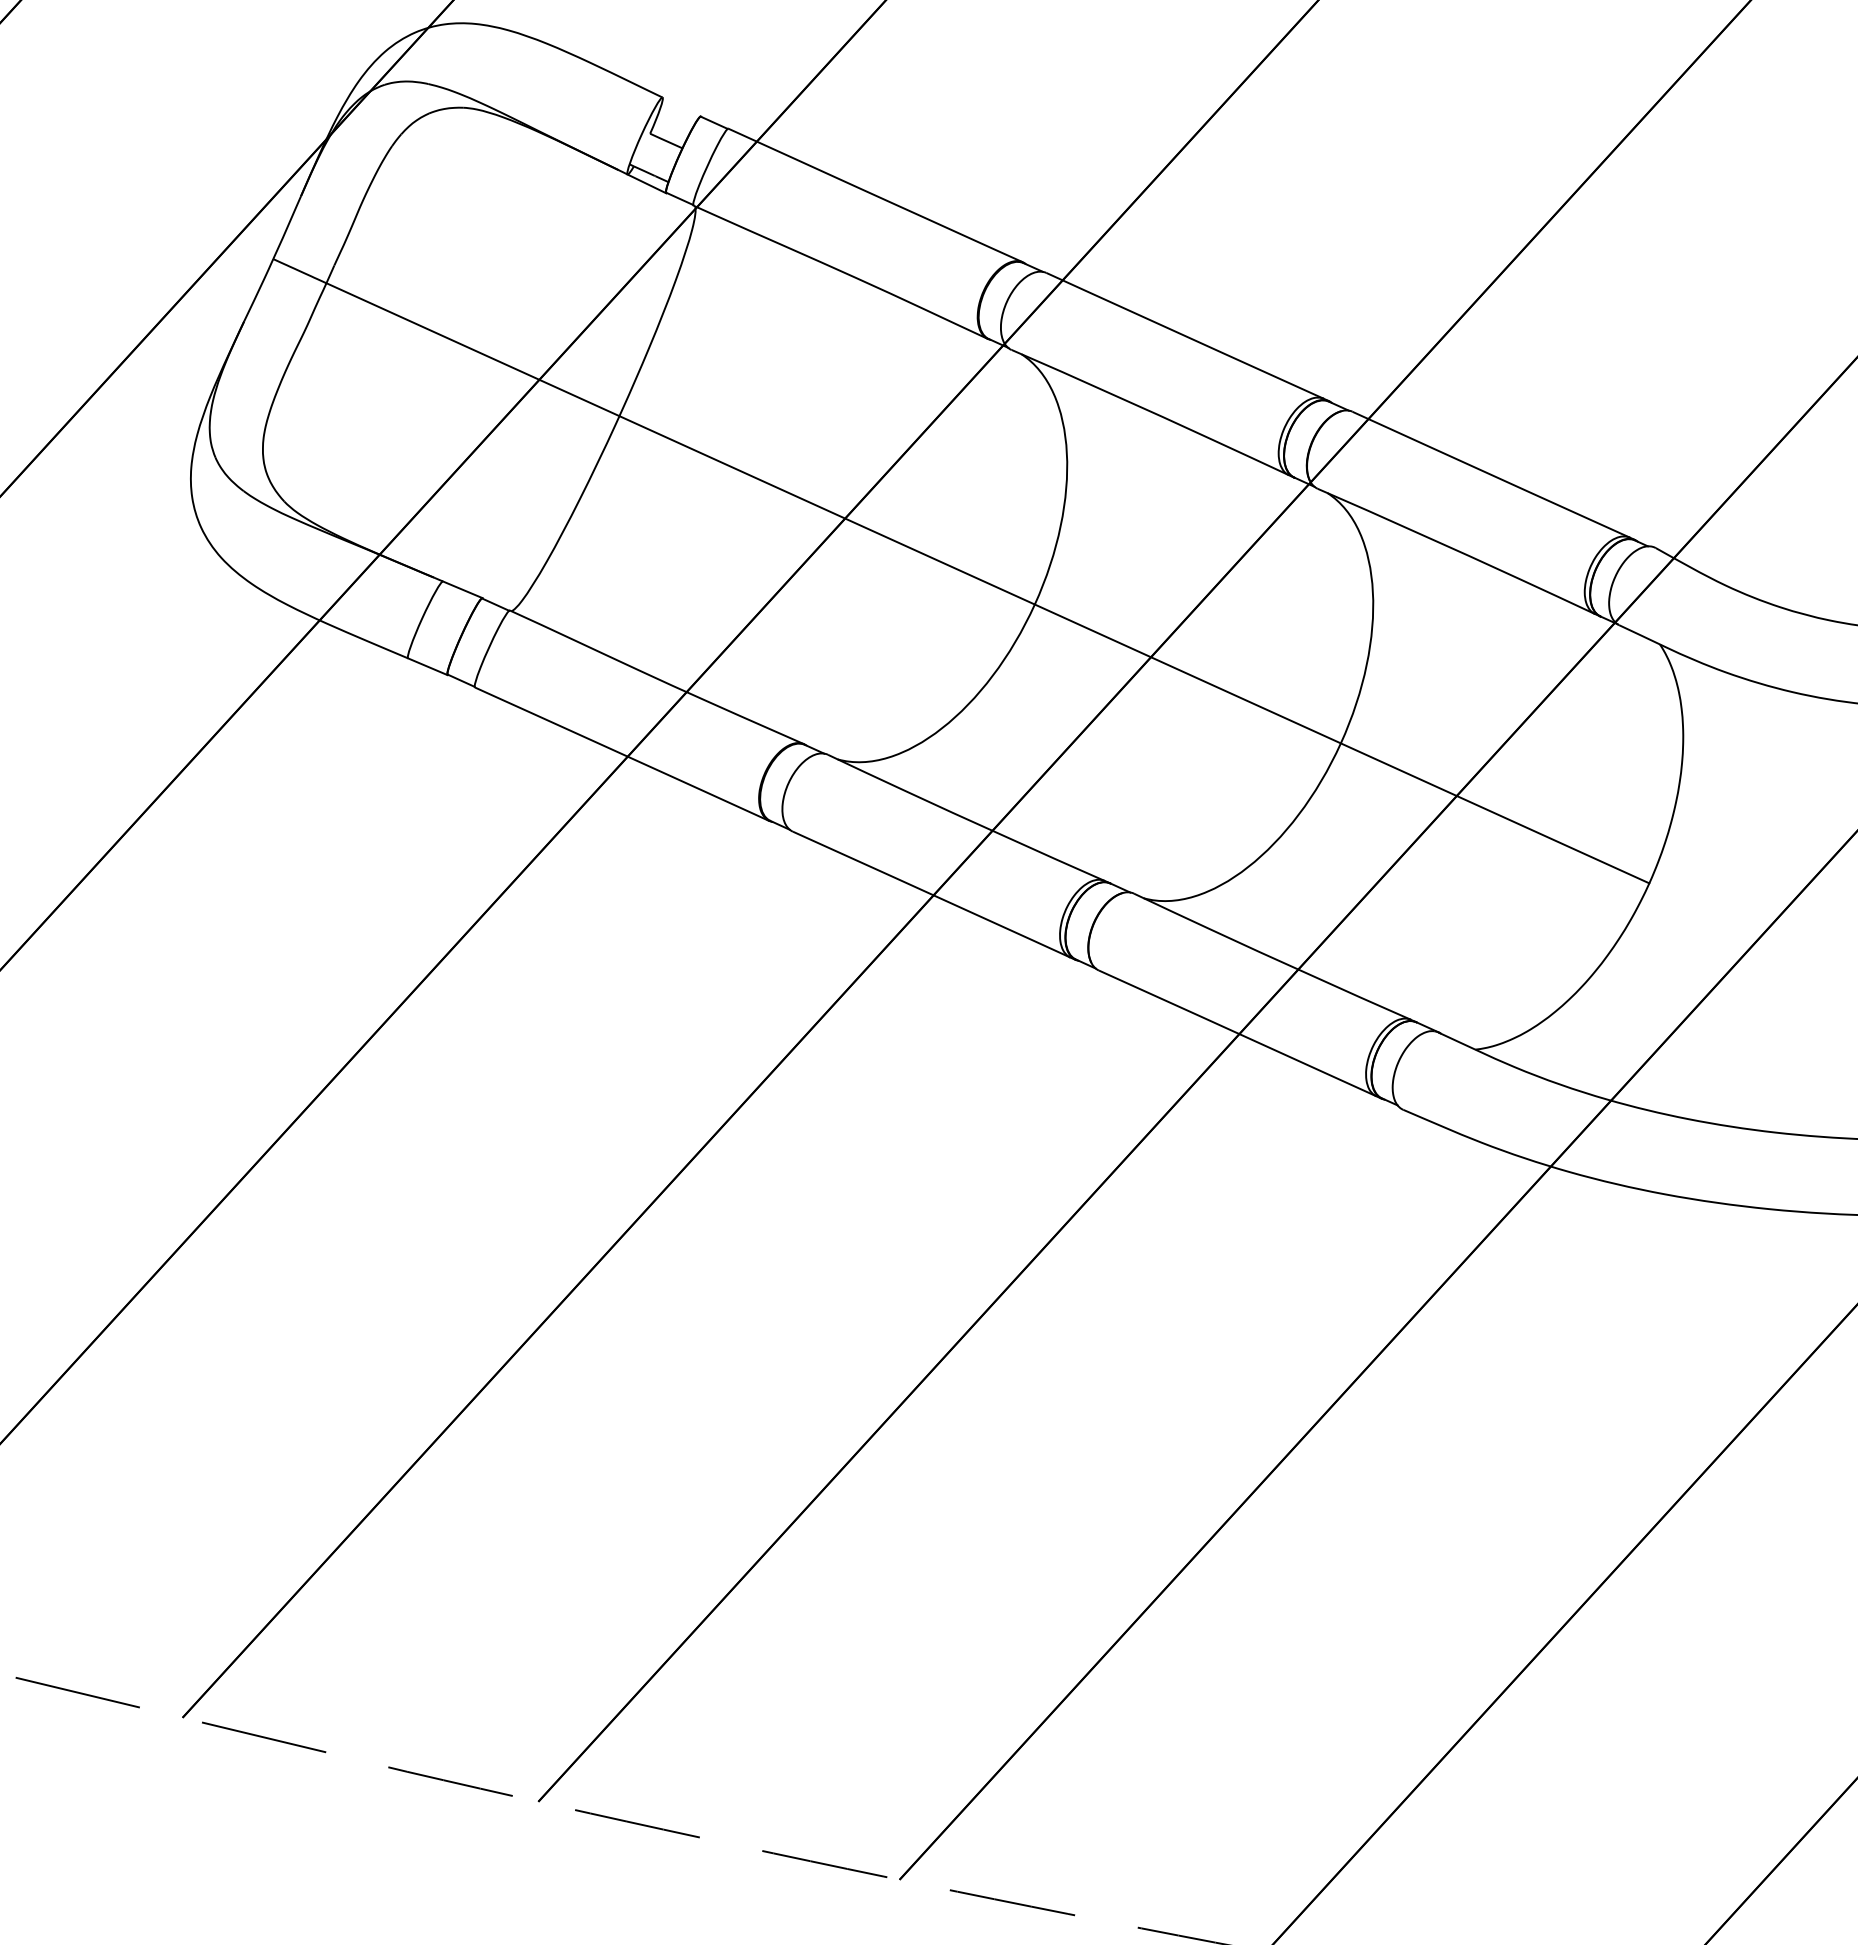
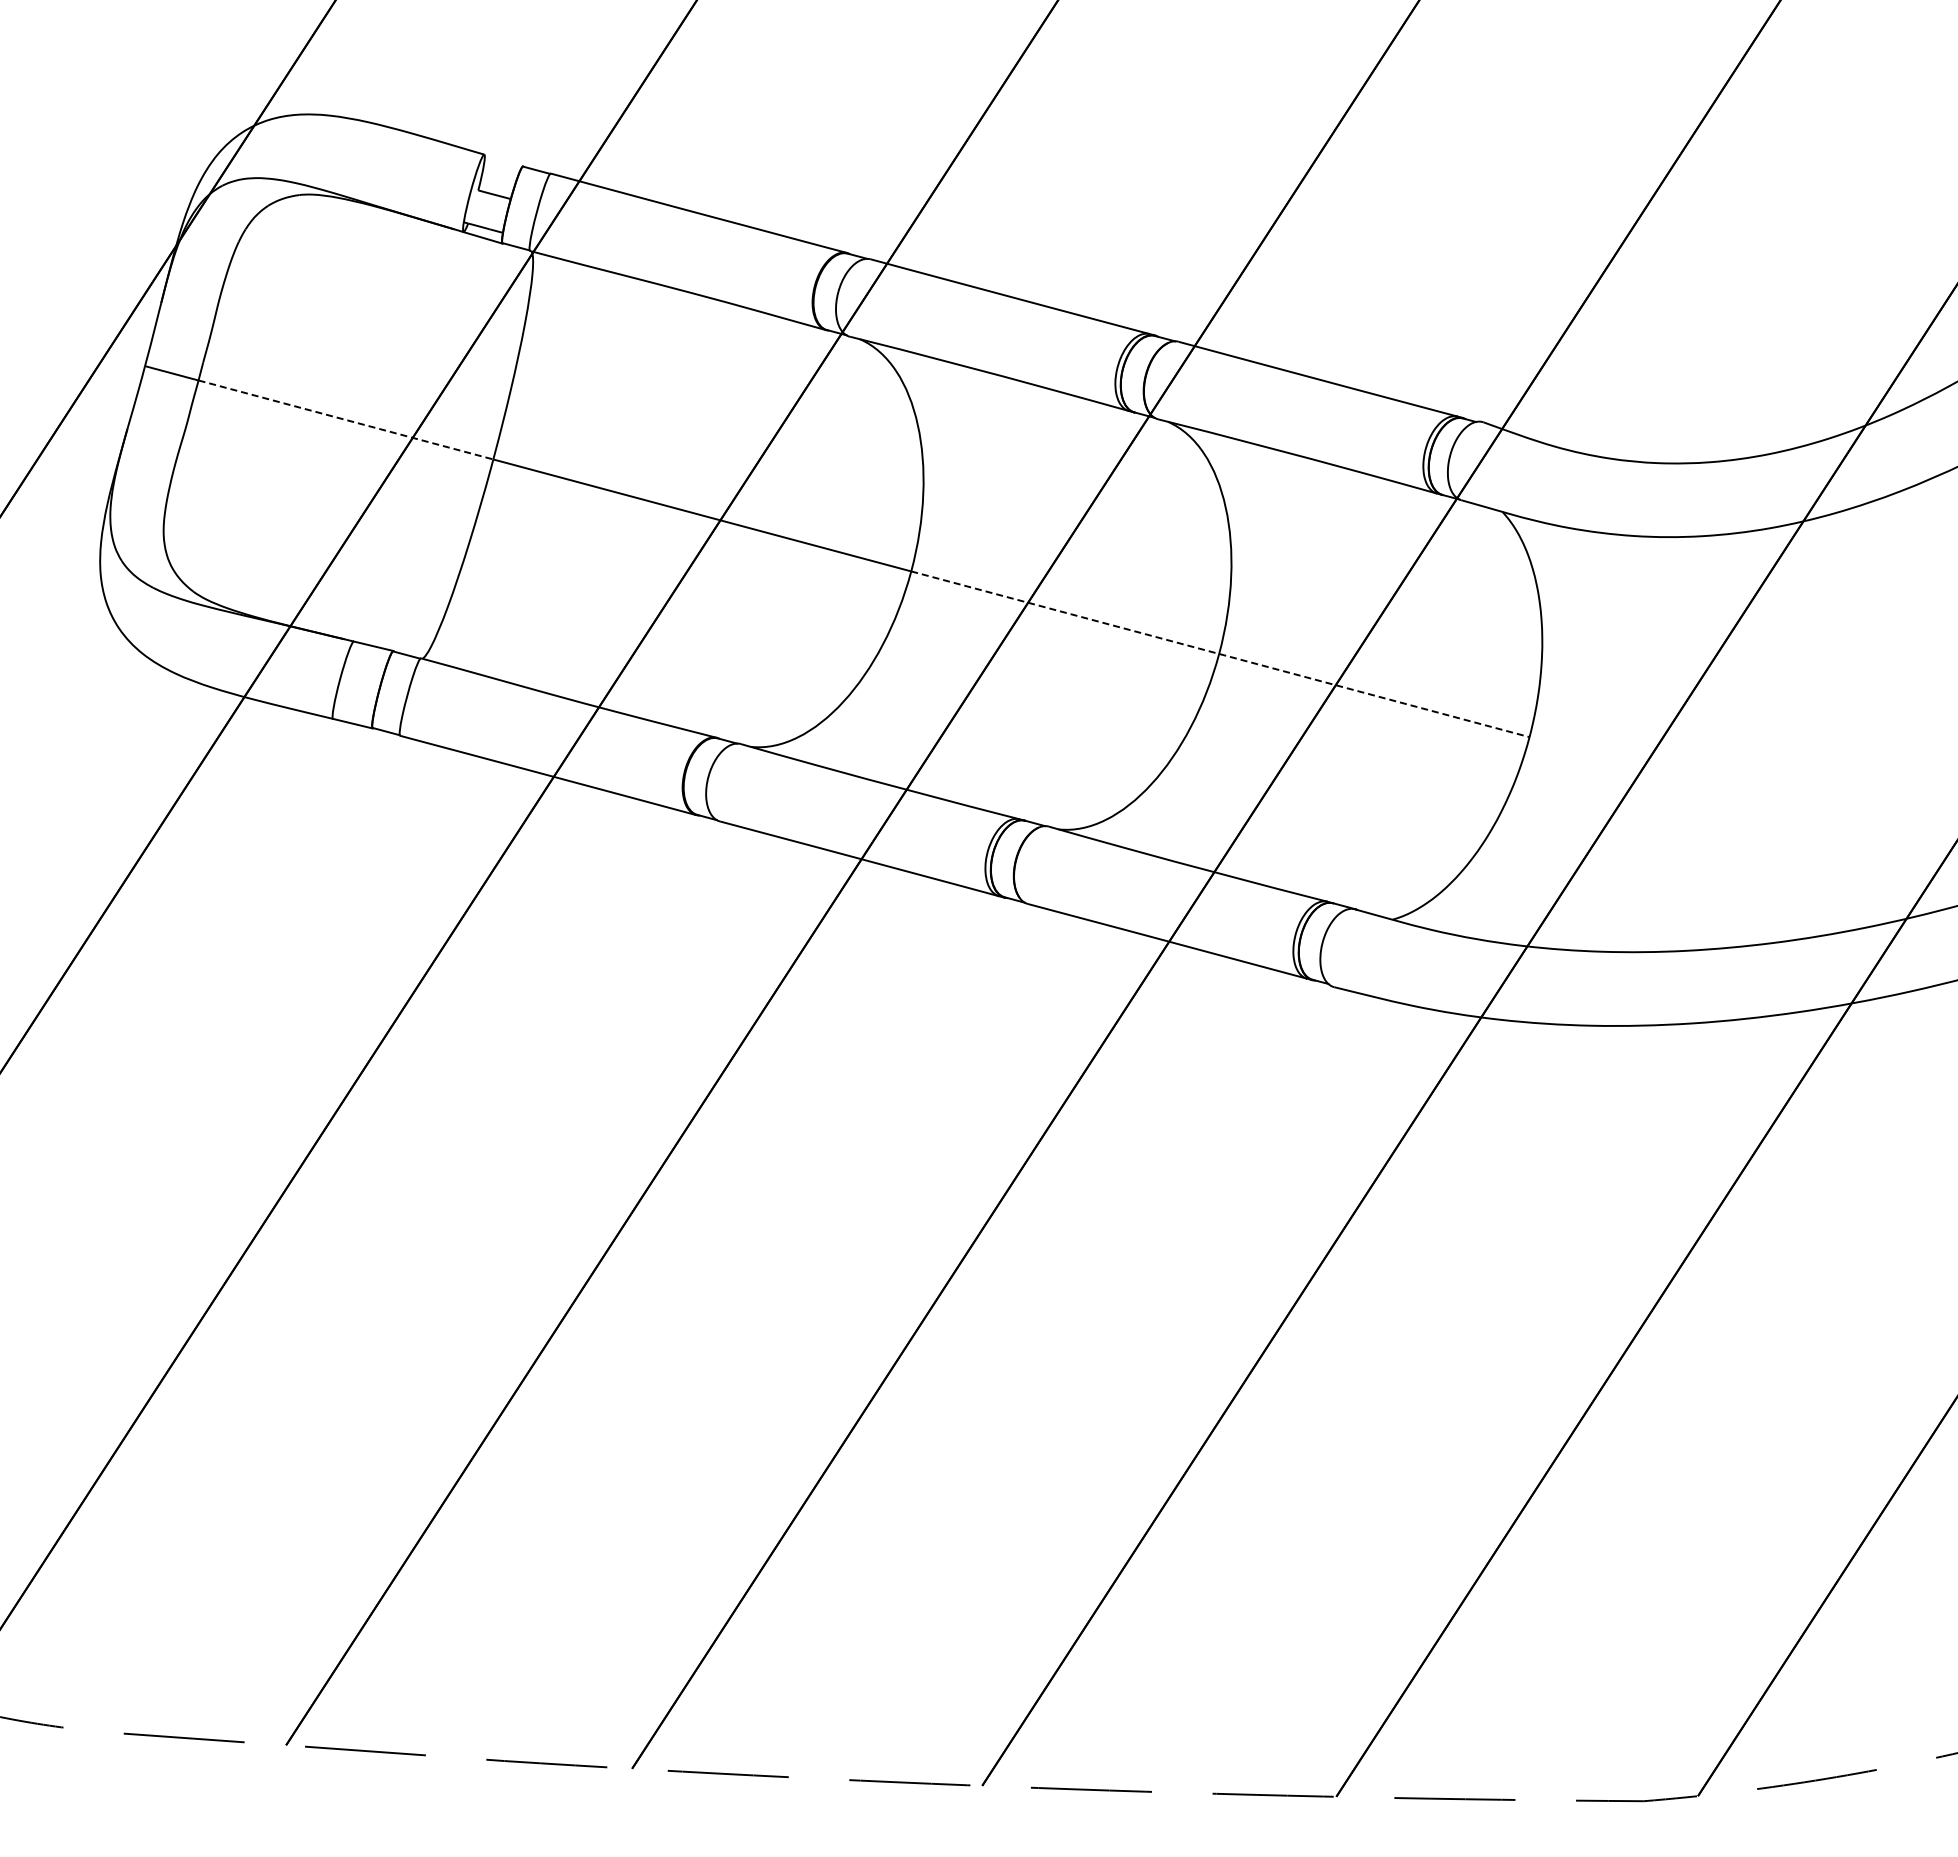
line: (472, 349) -> (345, 419), solid -> dashed
line: (1342, 744) -> (1220, 654), solid -> dashed

